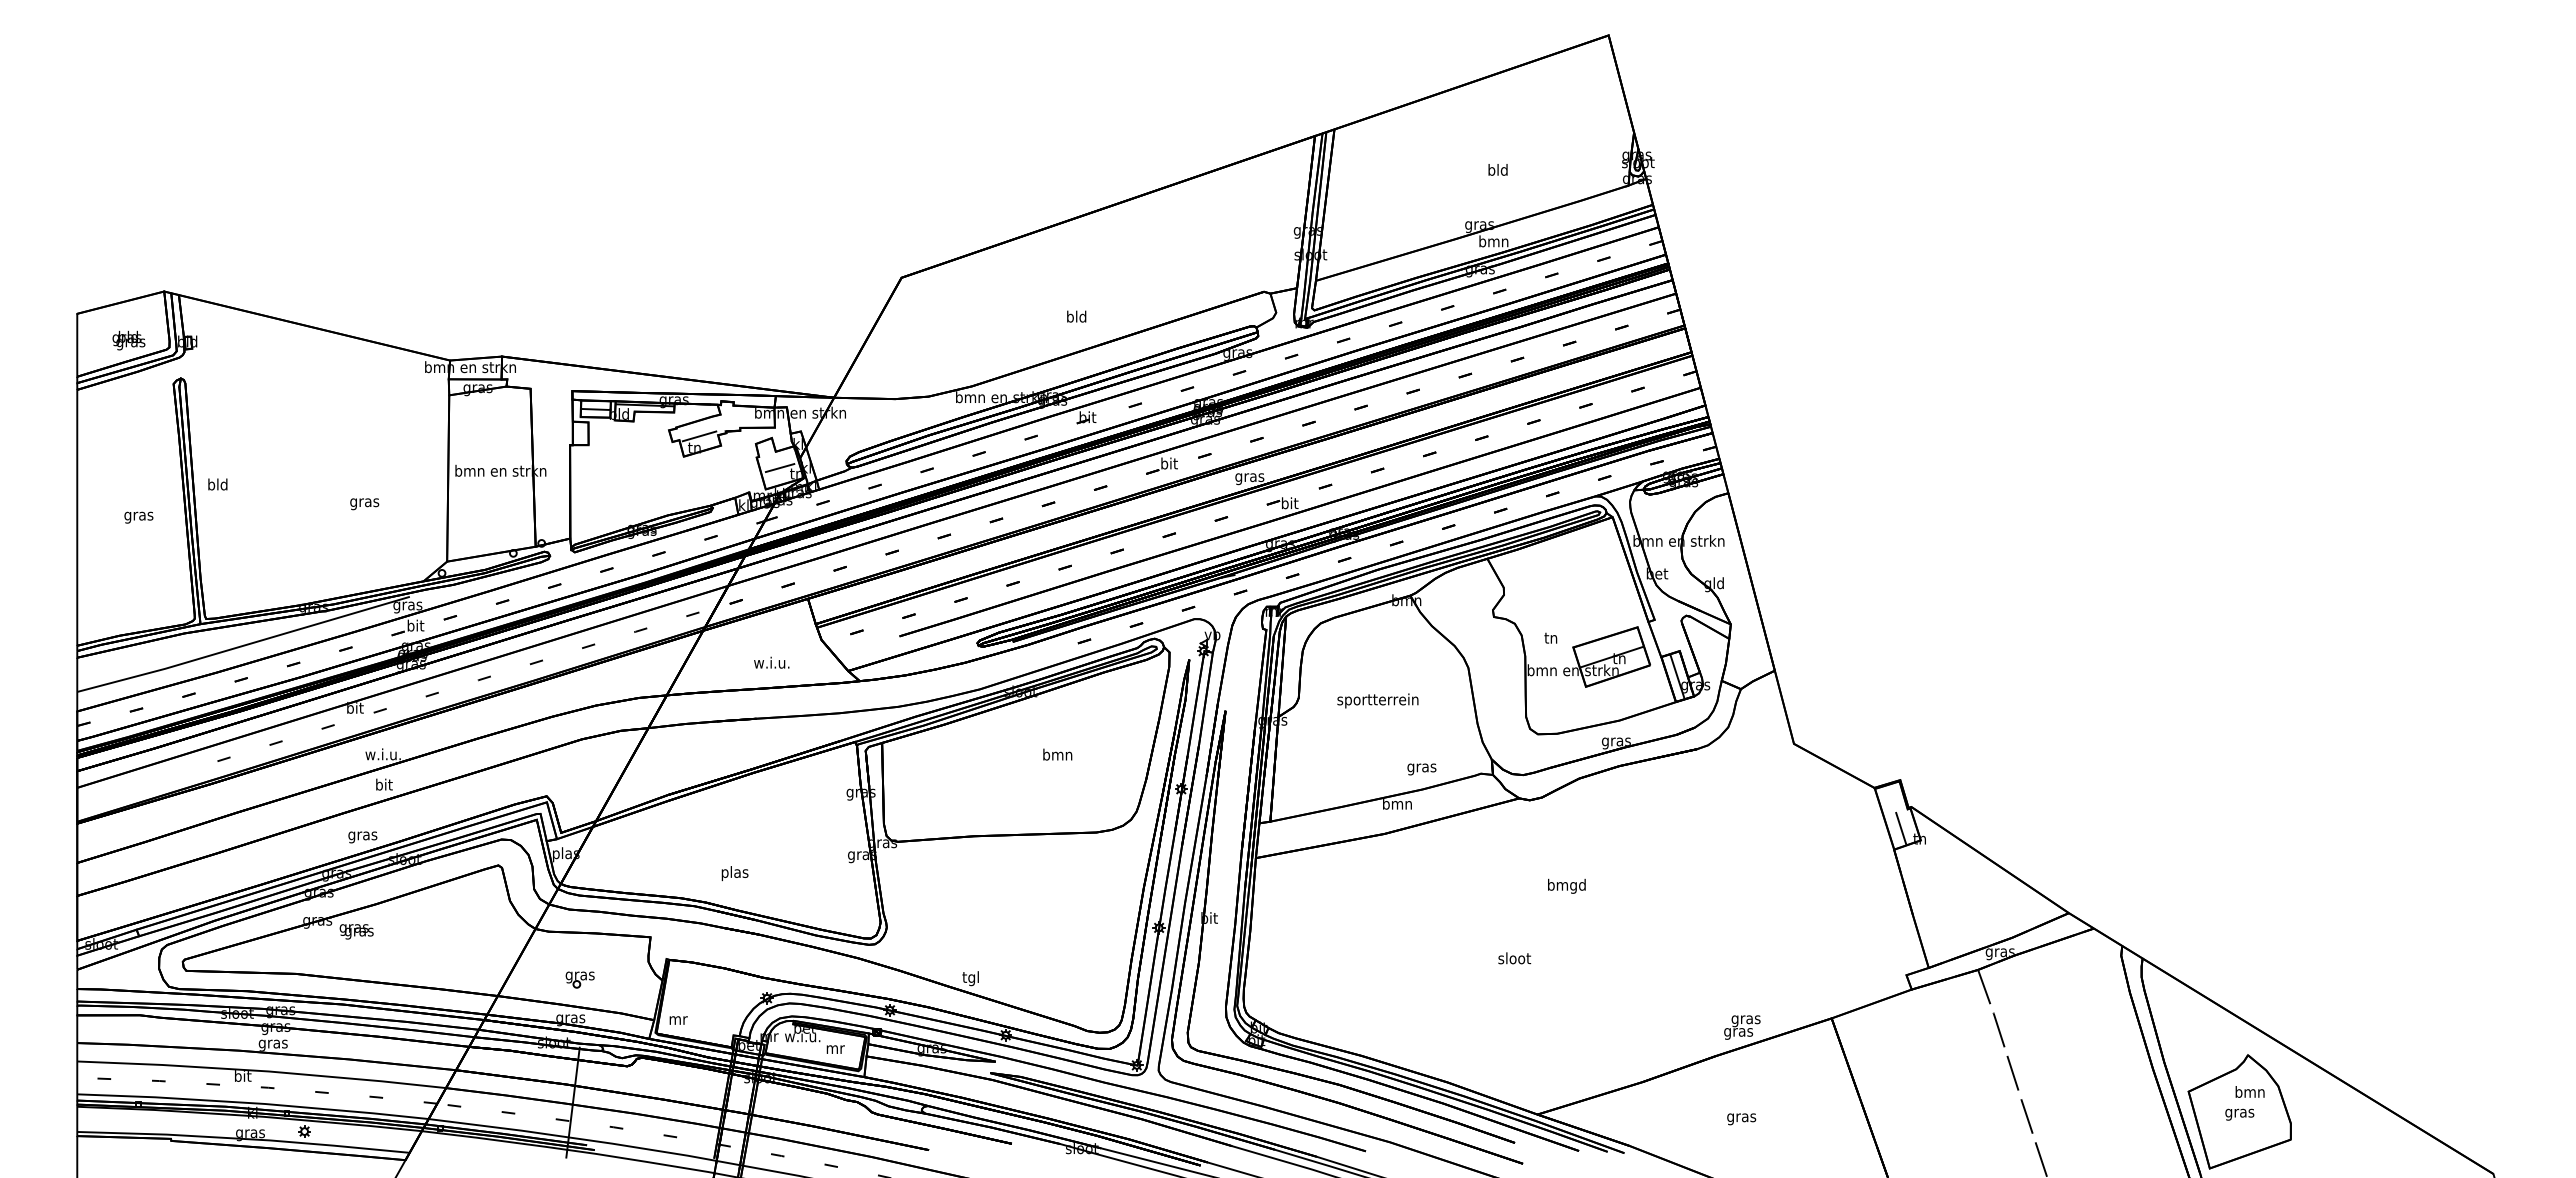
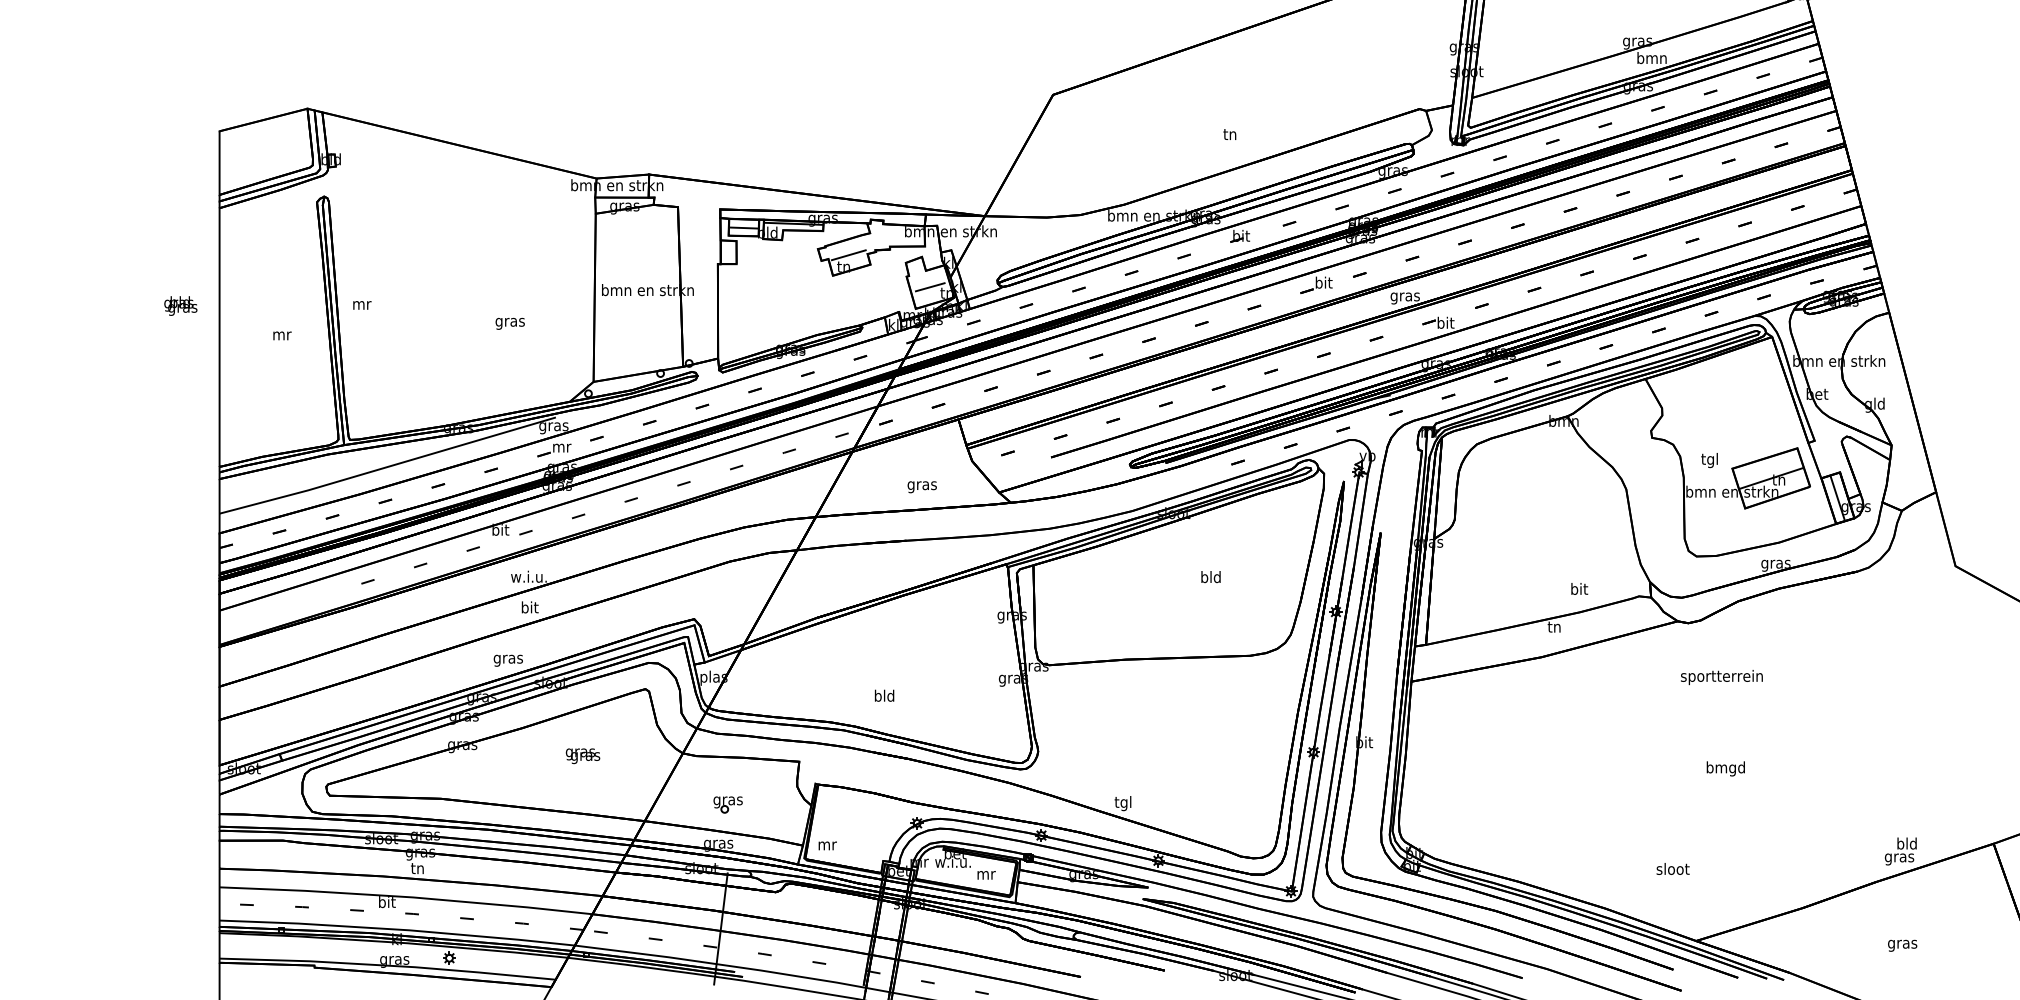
text: (1076, 316) -> (1230, 134), bld -> tn
text: (128, 340) -> (180, 305), moved
text: (217, 484) -> (361, 303), bld -> mr
text: (138, 517) -> (281, 337), gras -> mr
text: (416, 625) -> (562, 446), bit -> mr
text: (1550, 638) -> (1709, 459), tn -> tgl
text: (771, 663) -> (921, 484), w.i.u. -> gras
text: (1377, 700) -> (1721, 677), moved
text: (1057, 754) -> (1210, 576), bmn -> bld
text: (1421, 767) -> (1578, 590), gras -> bit
text: (1397, 803) -> (1554, 626), bmn -> tn
text: (734, 873) -> (884, 697), plas -> bld
text: (1566, 885) -> (1725, 768), moved
text: (356, 931) -> (582, 755), moved
text: (1514, 958) -> (1672, 869), moved
text: (1745, 1019) -> (1906, 844), gras -> bld
text: (272, 1044) -> (417, 870), gras -> tn

